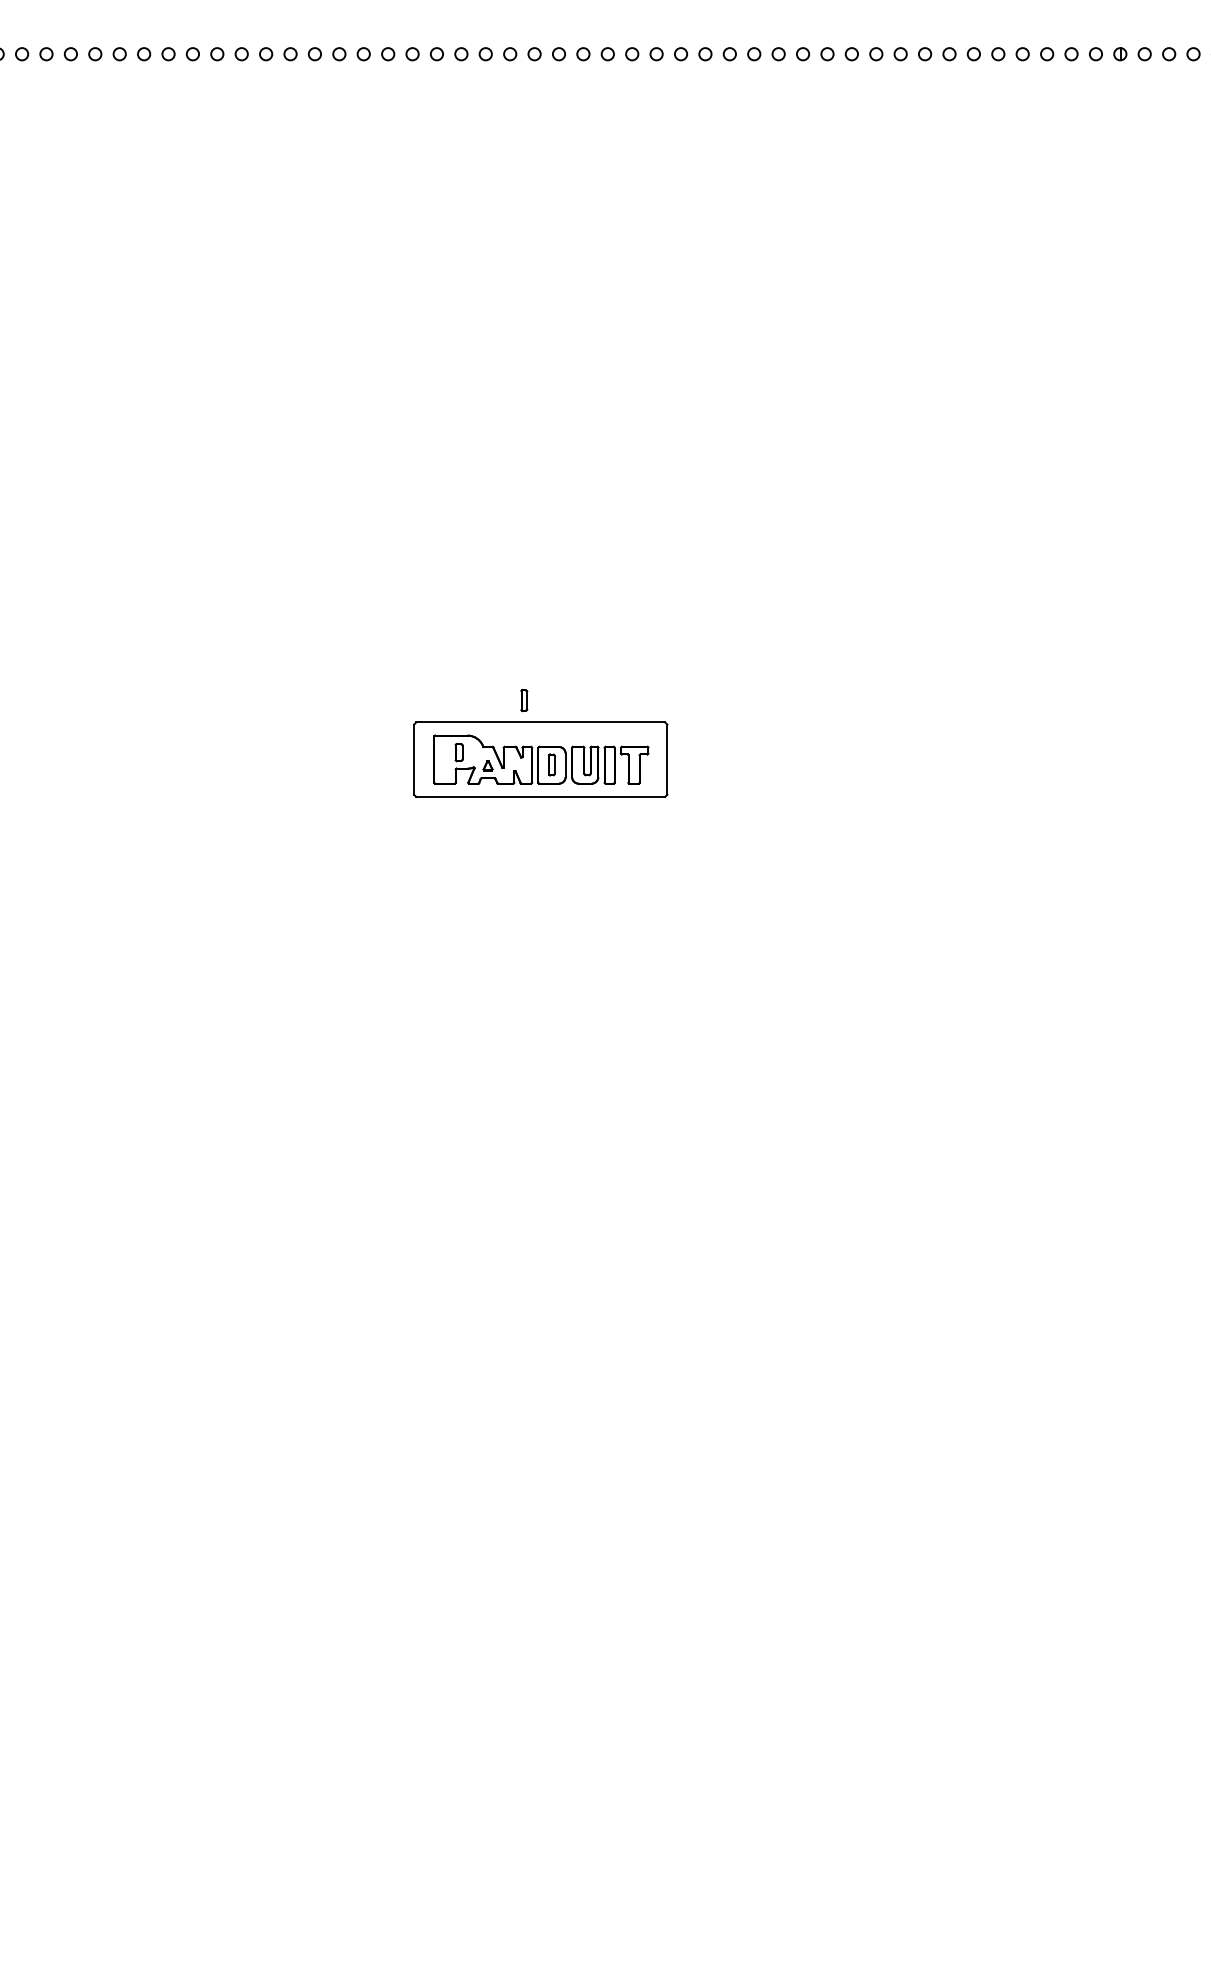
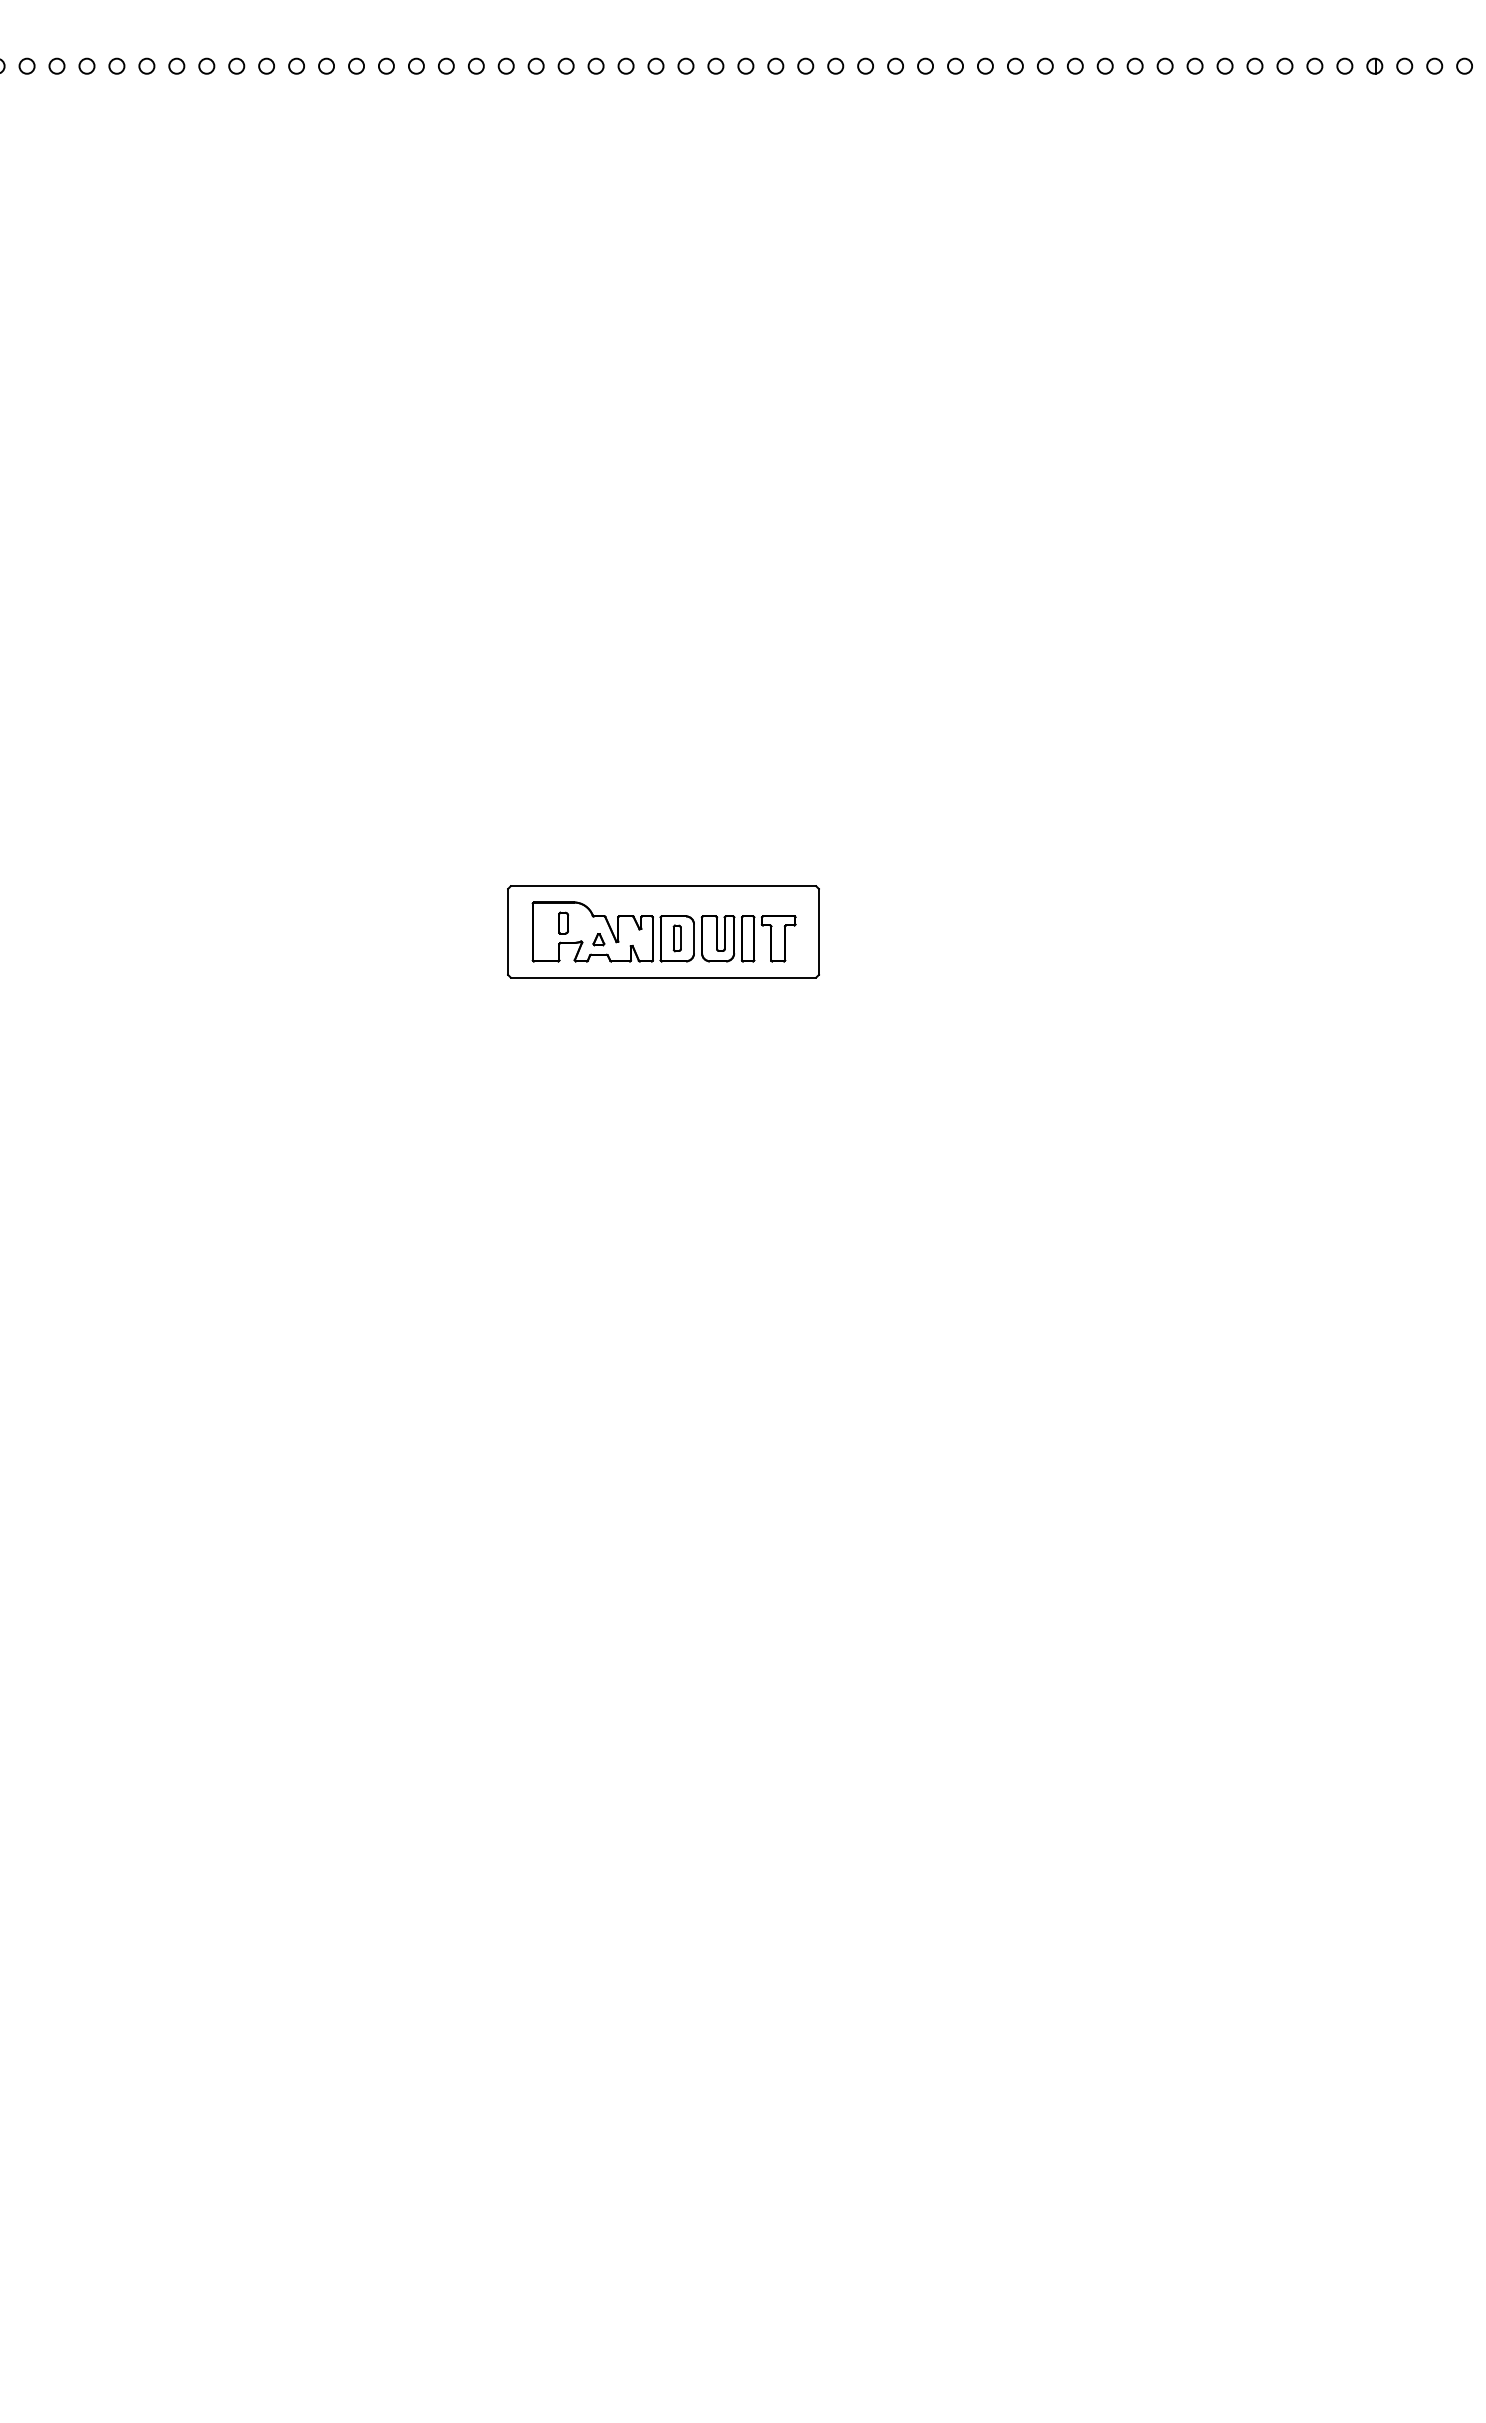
part: (523, 700) -> (642, 859), removed

